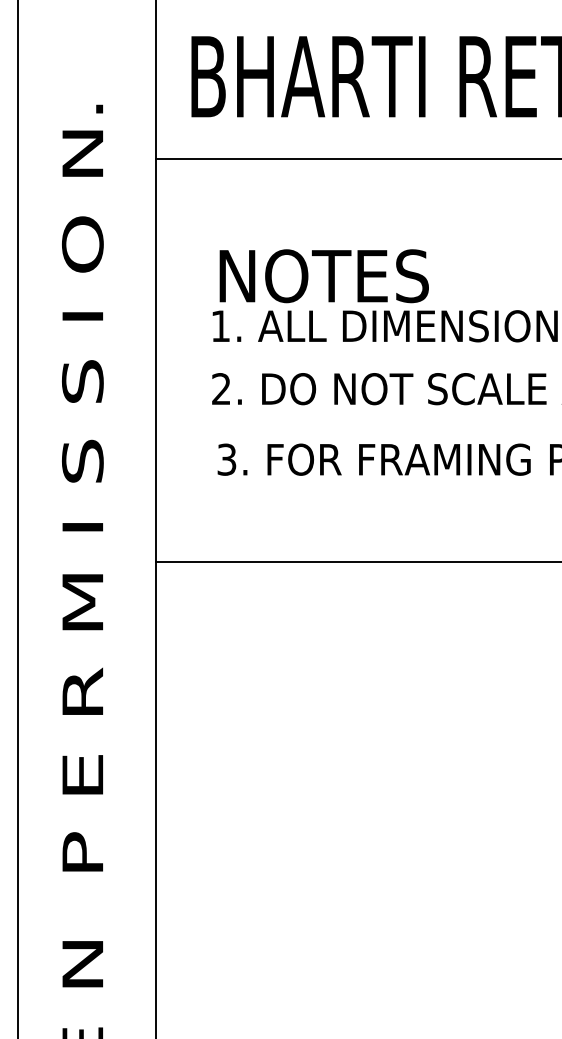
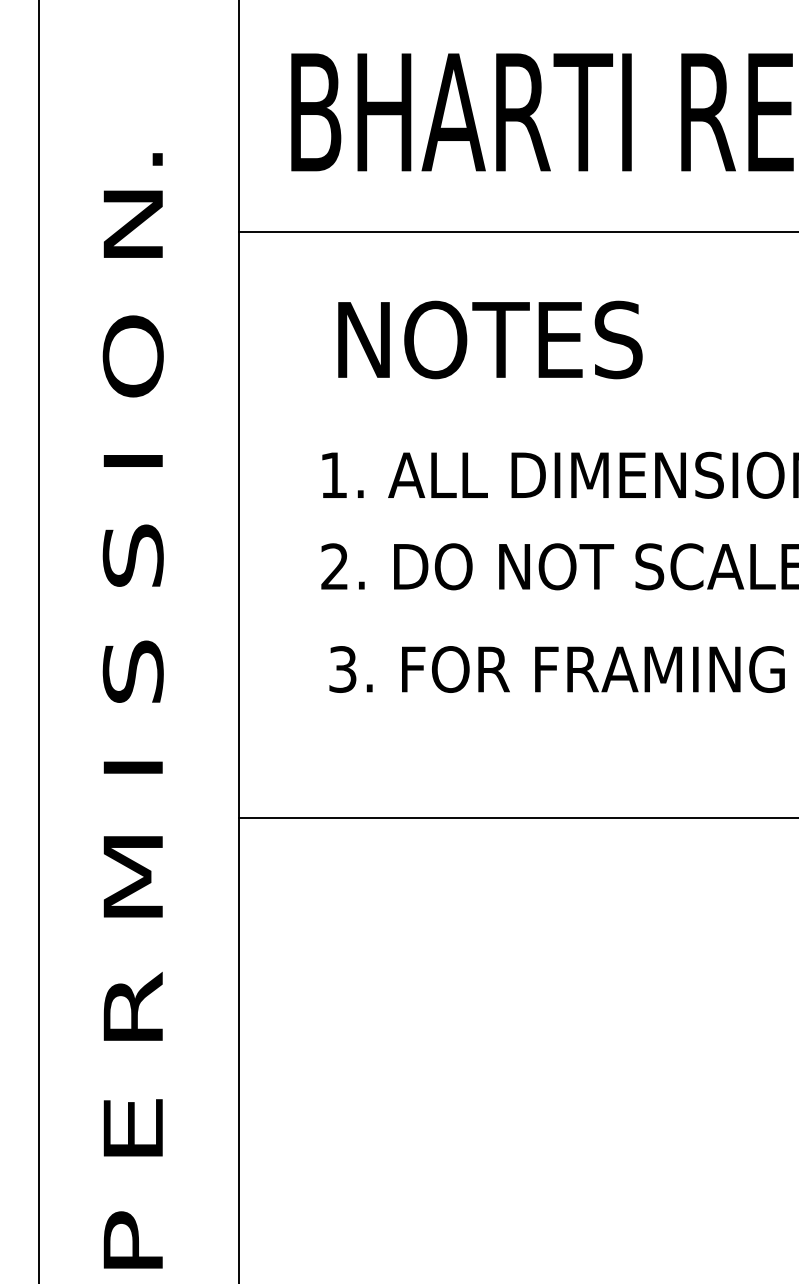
text: (323, 276) -> (489, 340), moved

